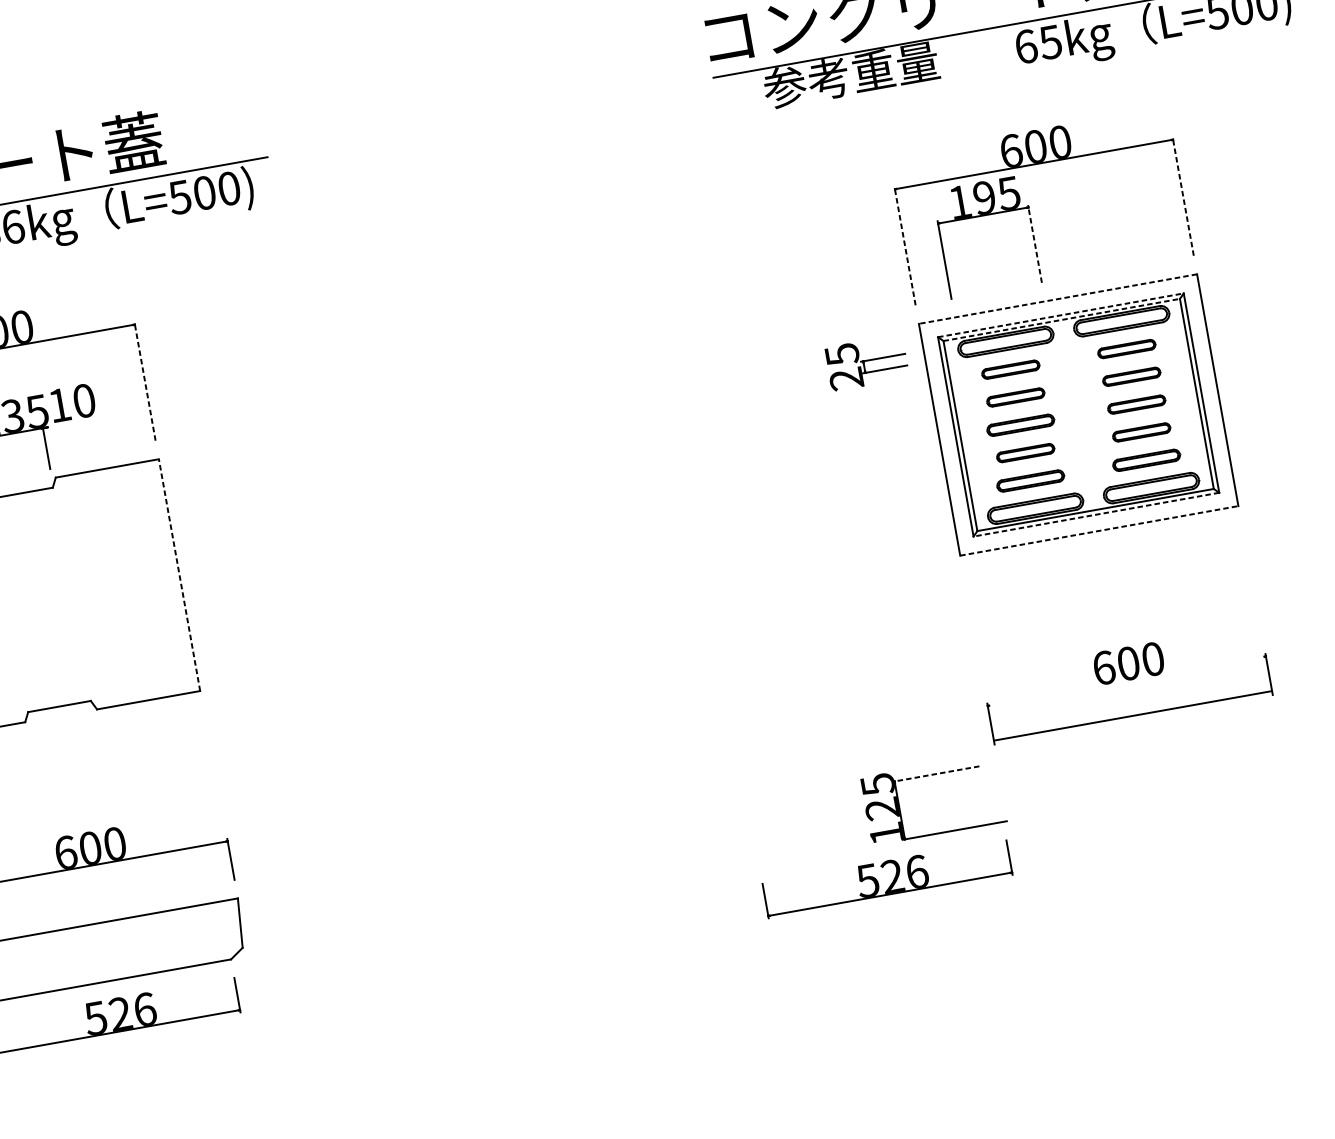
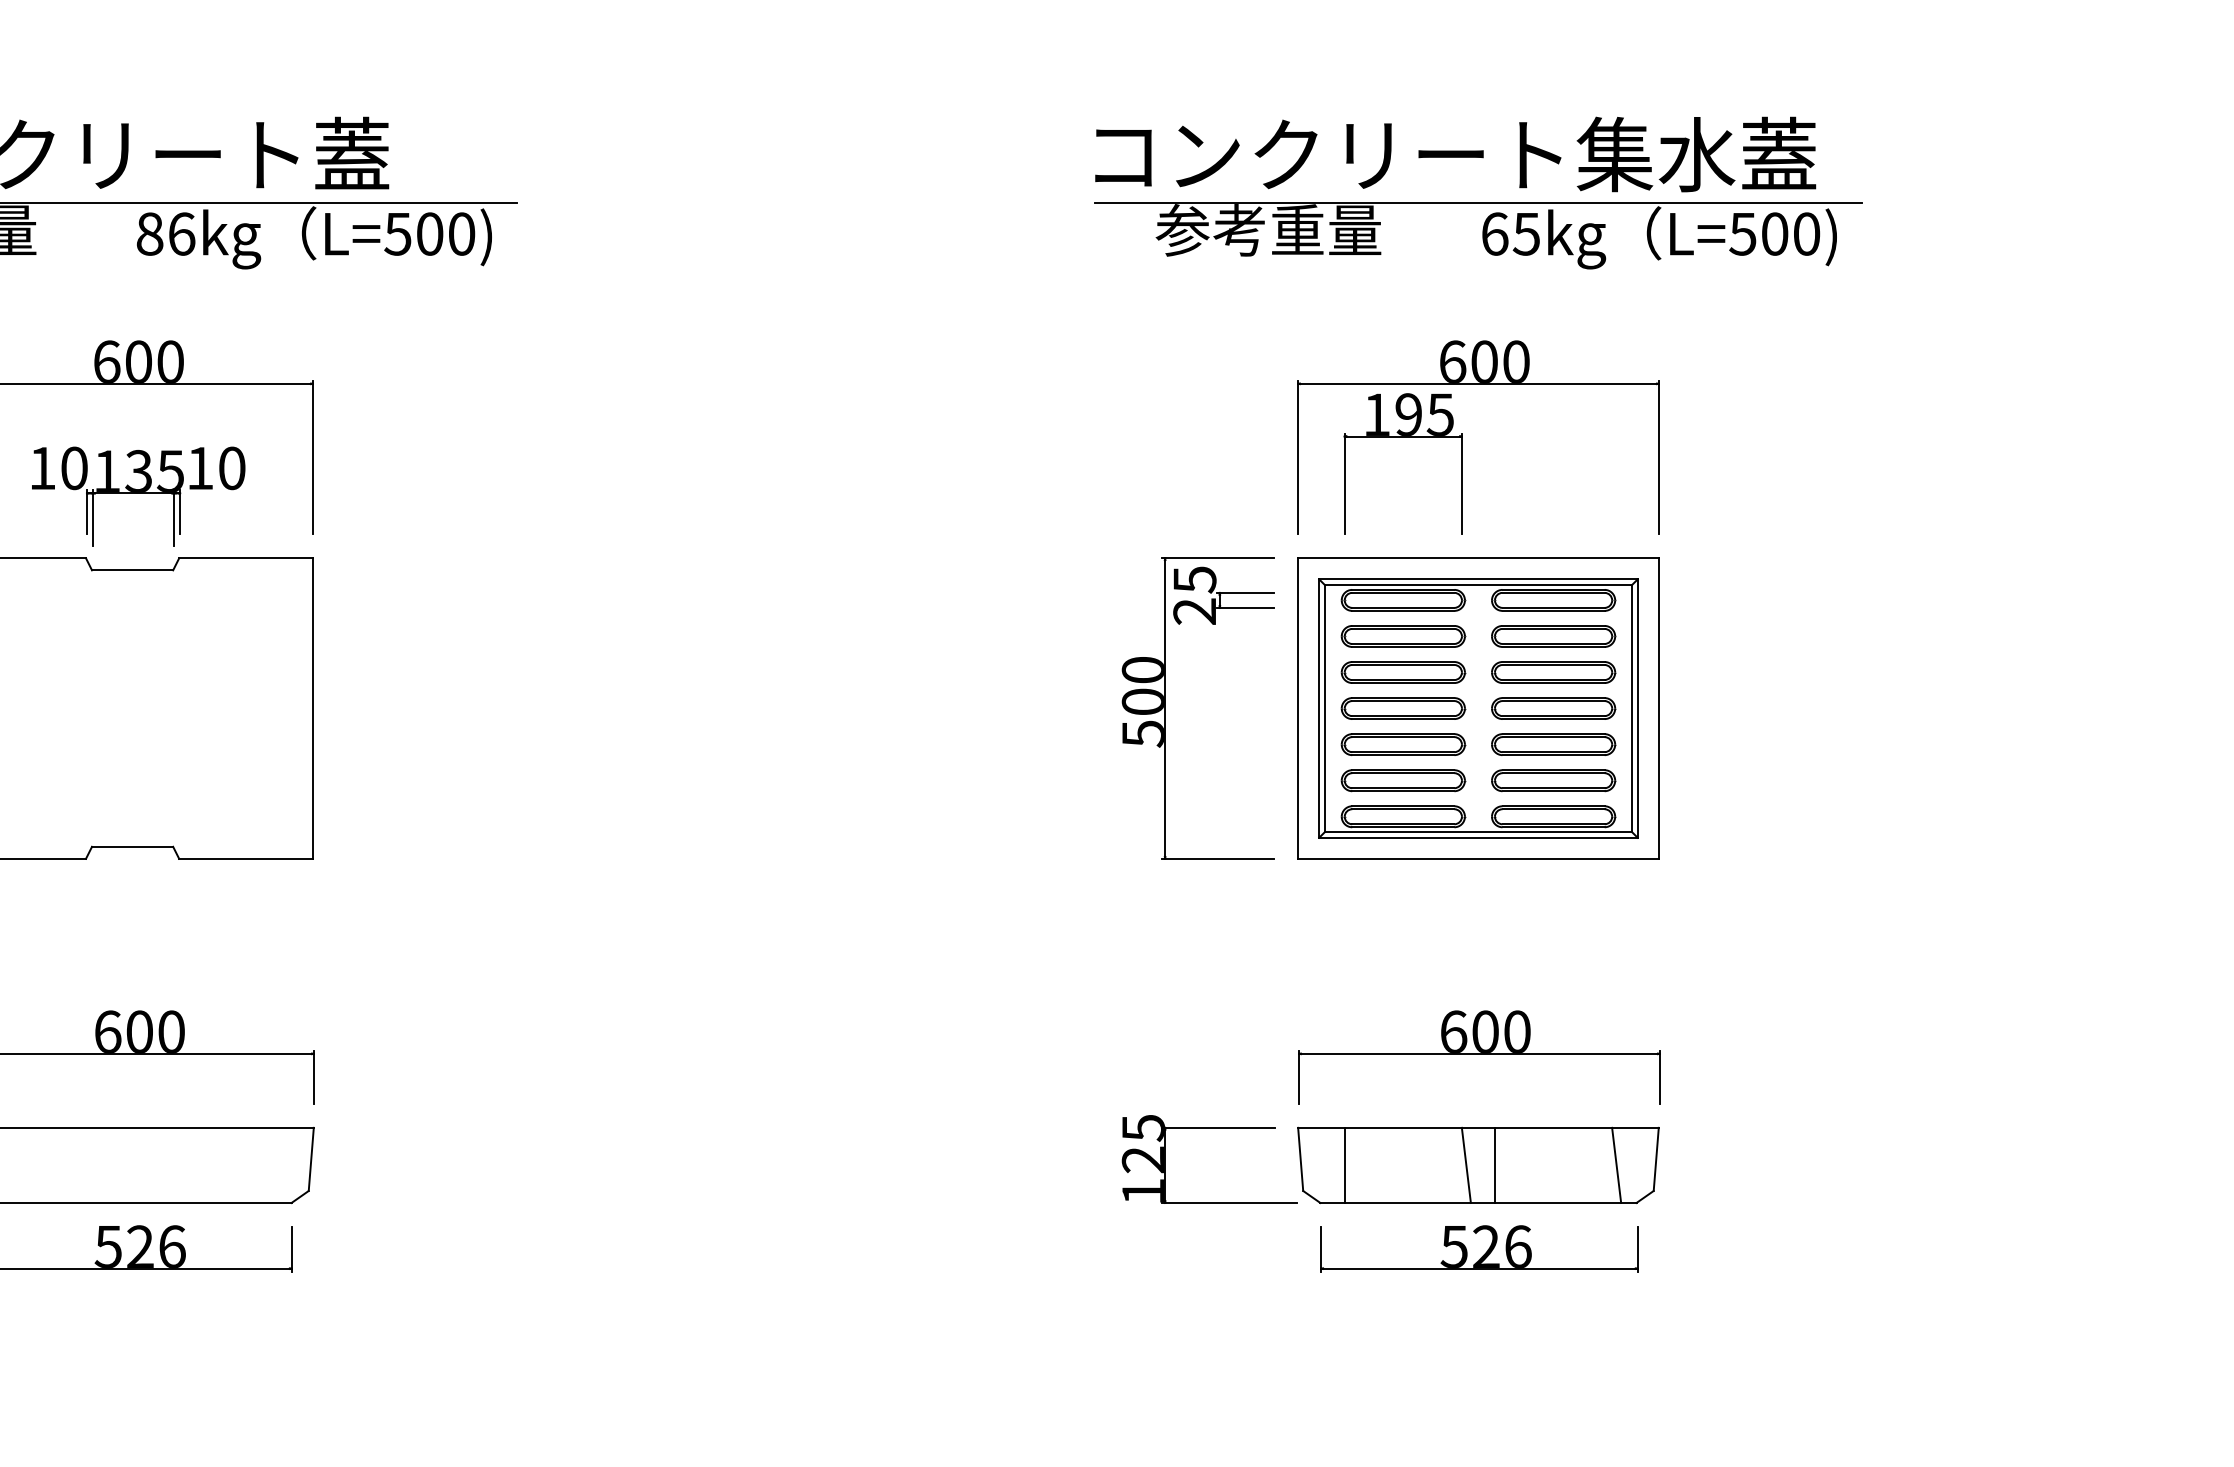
line: (1183, 196) -> (1658, 457), dashed -> solid
line: (1034, 243) -> (1461, 483), dashed -> solid
line: (905, 246) -> (1298, 457), dashed -> solid
line: (1057, 299) -> (1477, 558), dashed -> solid
line: (1060, 315) -> (1478, 579), dashed -> solid
line: (1061, 320) -> (1478, 585), dashed -> solid
part: (1126, 349) -> (1553, 636), size x1.67
part: (1010, 369) -> (1403, 636), size x1.67
part: (1131, 376) -> (1553, 672), size x1.67
line: (144, 381) -> (312, 457), dashed -> solid
part: (1015, 397) -> (1403, 672), size x1.67
part: (1136, 404) -> (1553, 708), size x1.67
part: (1020, 425) -> (1403, 708), size x1.43
part: (1141, 432) -> (1553, 744), size x1.67
line: (50, 442) -> (180, 512), added
part: (1025, 453) -> (1403, 744), size x1.67
part: (837, 457) -> (1165, 708), added
part: (1146, 460) -> (1553, 780), size x1.43
part: (1030, 480) -> (1403, 780), size x1.43
line: (1095, 514) -> (1477, 837), dashed -> solid
line: (1099, 530) -> (1478, 858), dashed -> solid
line: (179, 575) -> (312, 708), dashed -> solid
line: (1133, 715) -> (1479, 1053), moved
part: (1141, 766) -> (1478, 1164), added
line: (935, 773) -> (1218, 1127), dashed -> solid
part: (892, 881) -> (1484, 1253), moved

